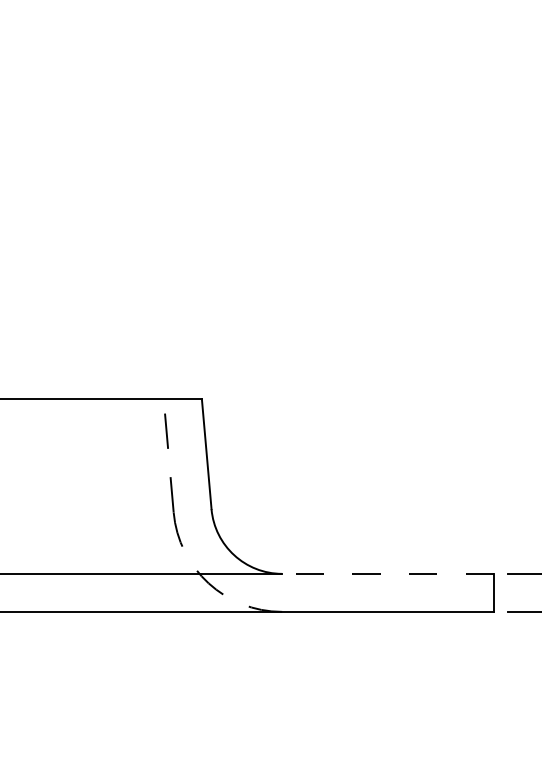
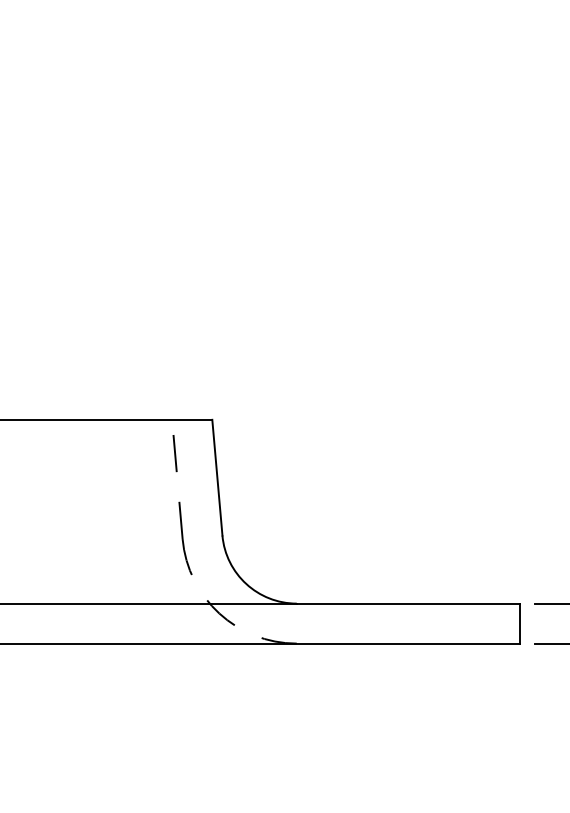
line: (388, 573) -> (408, 603), dashed -> solid

